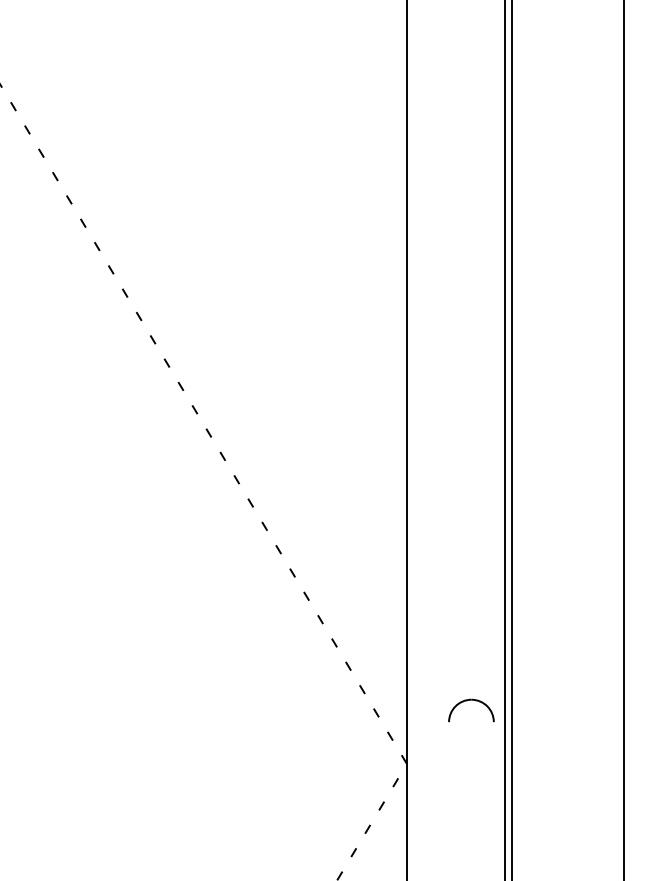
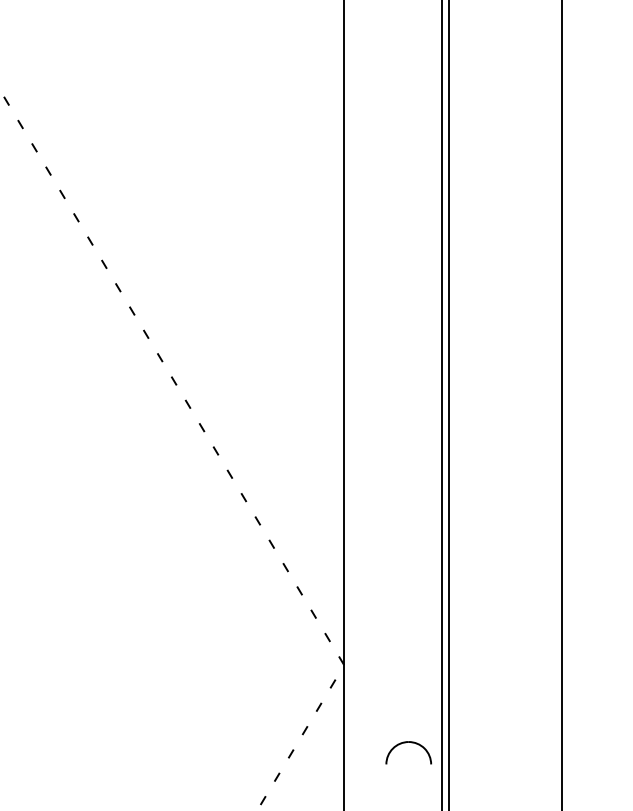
part: (467, 701) -> (404, 743), moved

